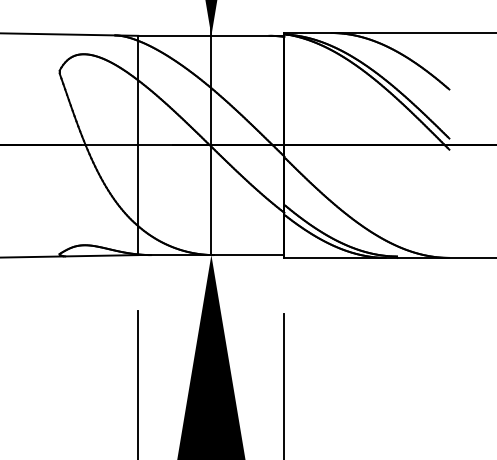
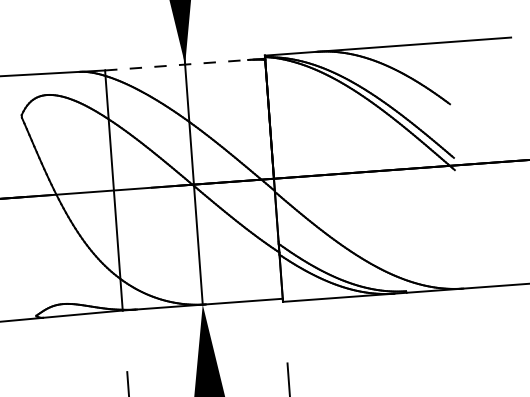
line: (210, 35) -> (184, 64), solid -> dashed

